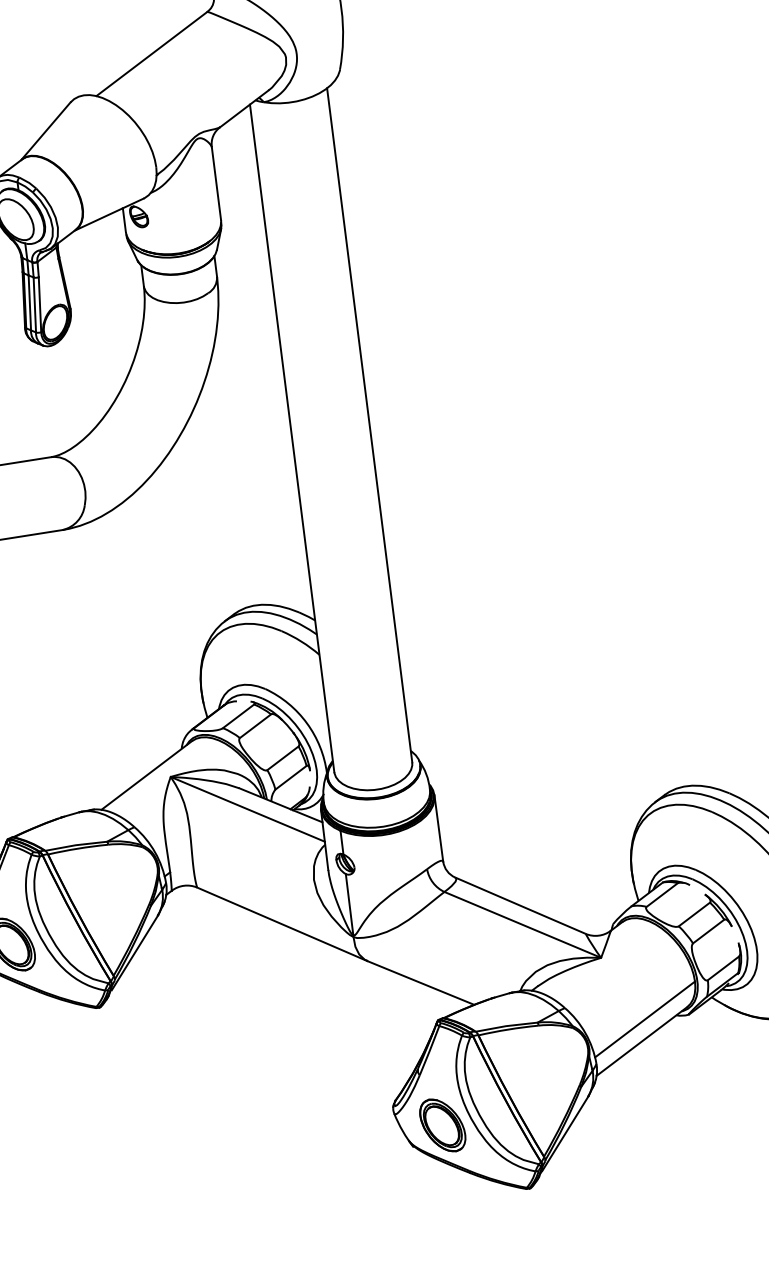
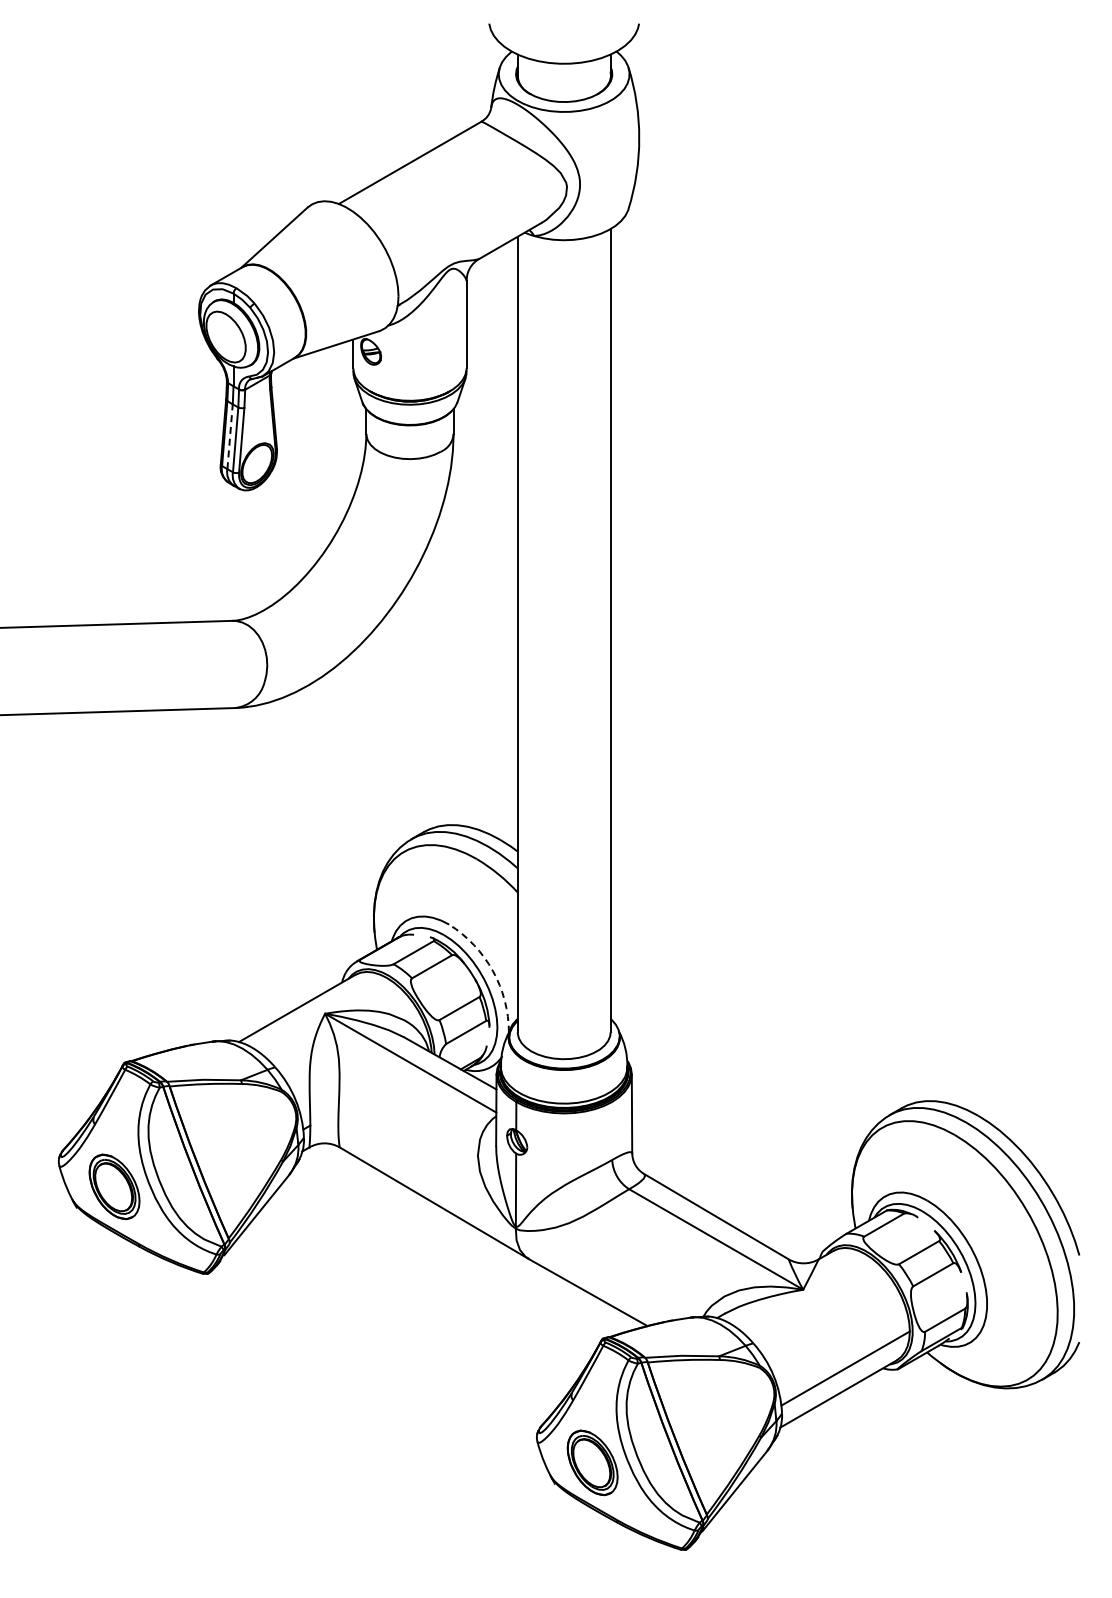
line: (30, 302) -> (230, 436), solid -> dashed
arc: (306, 723) -> (492, 971), solid -> dashed

